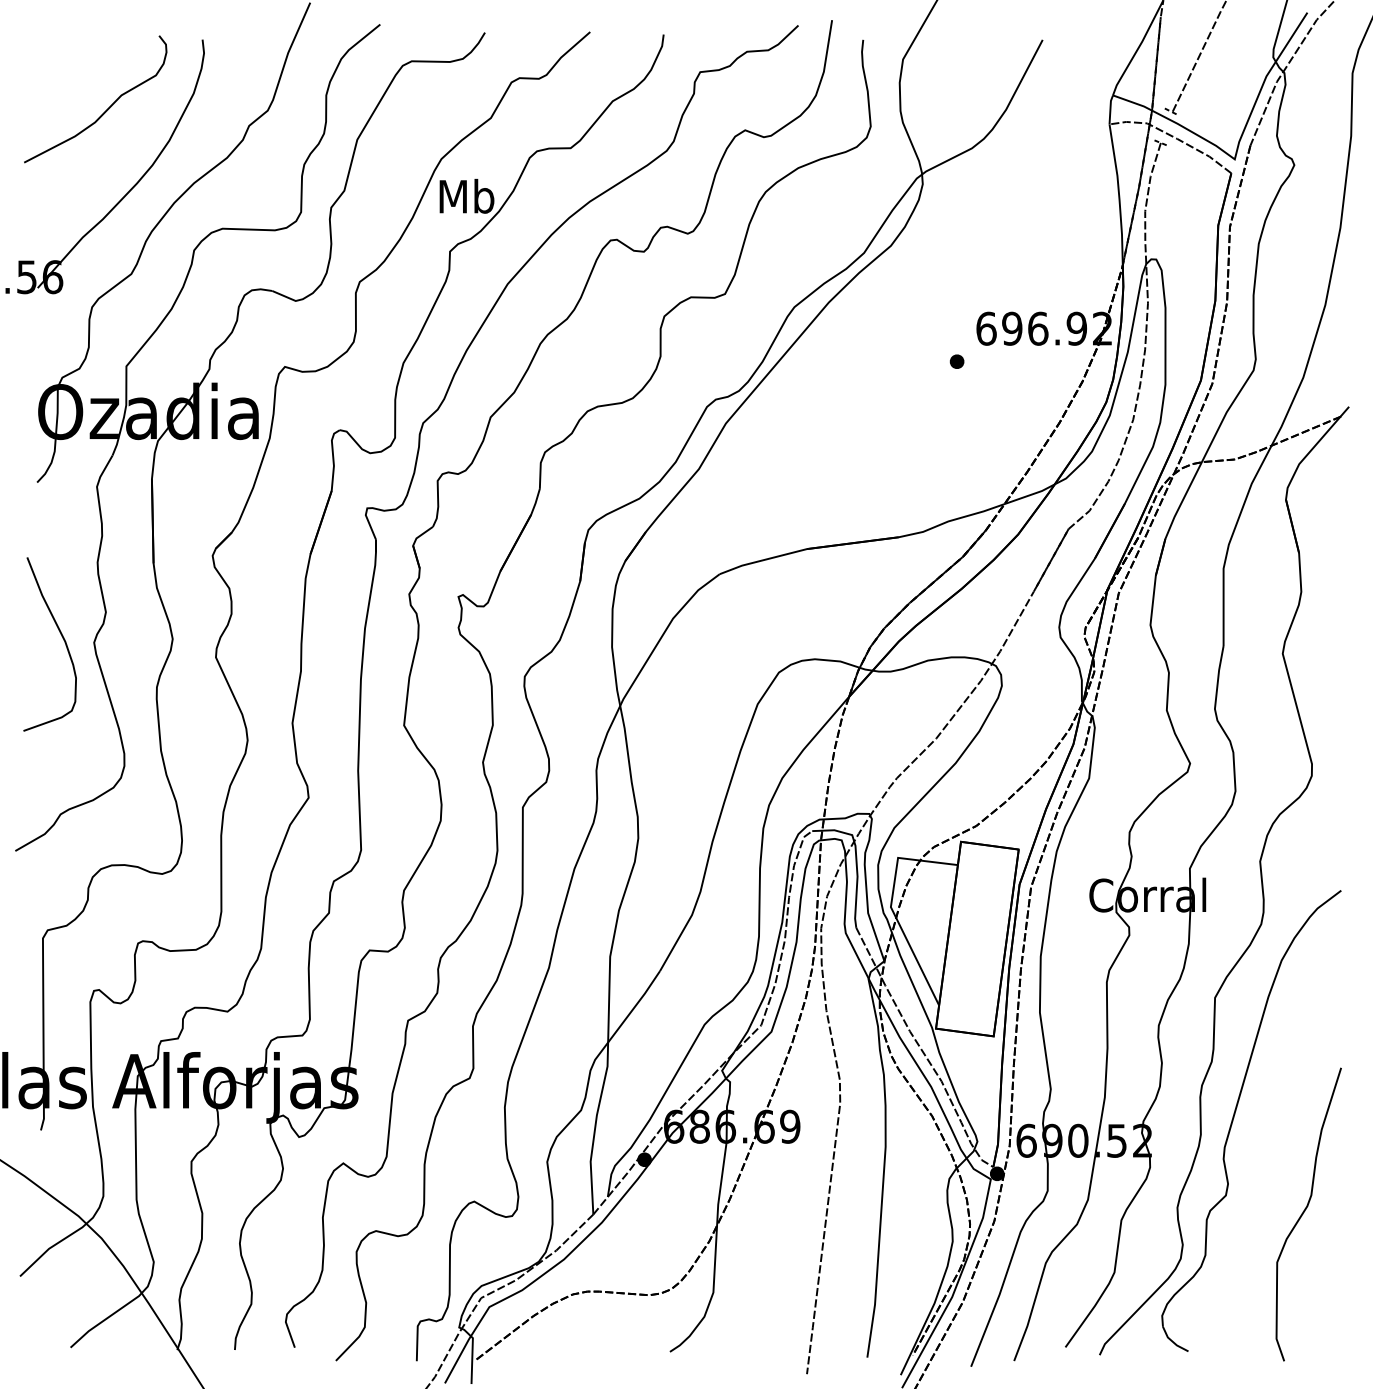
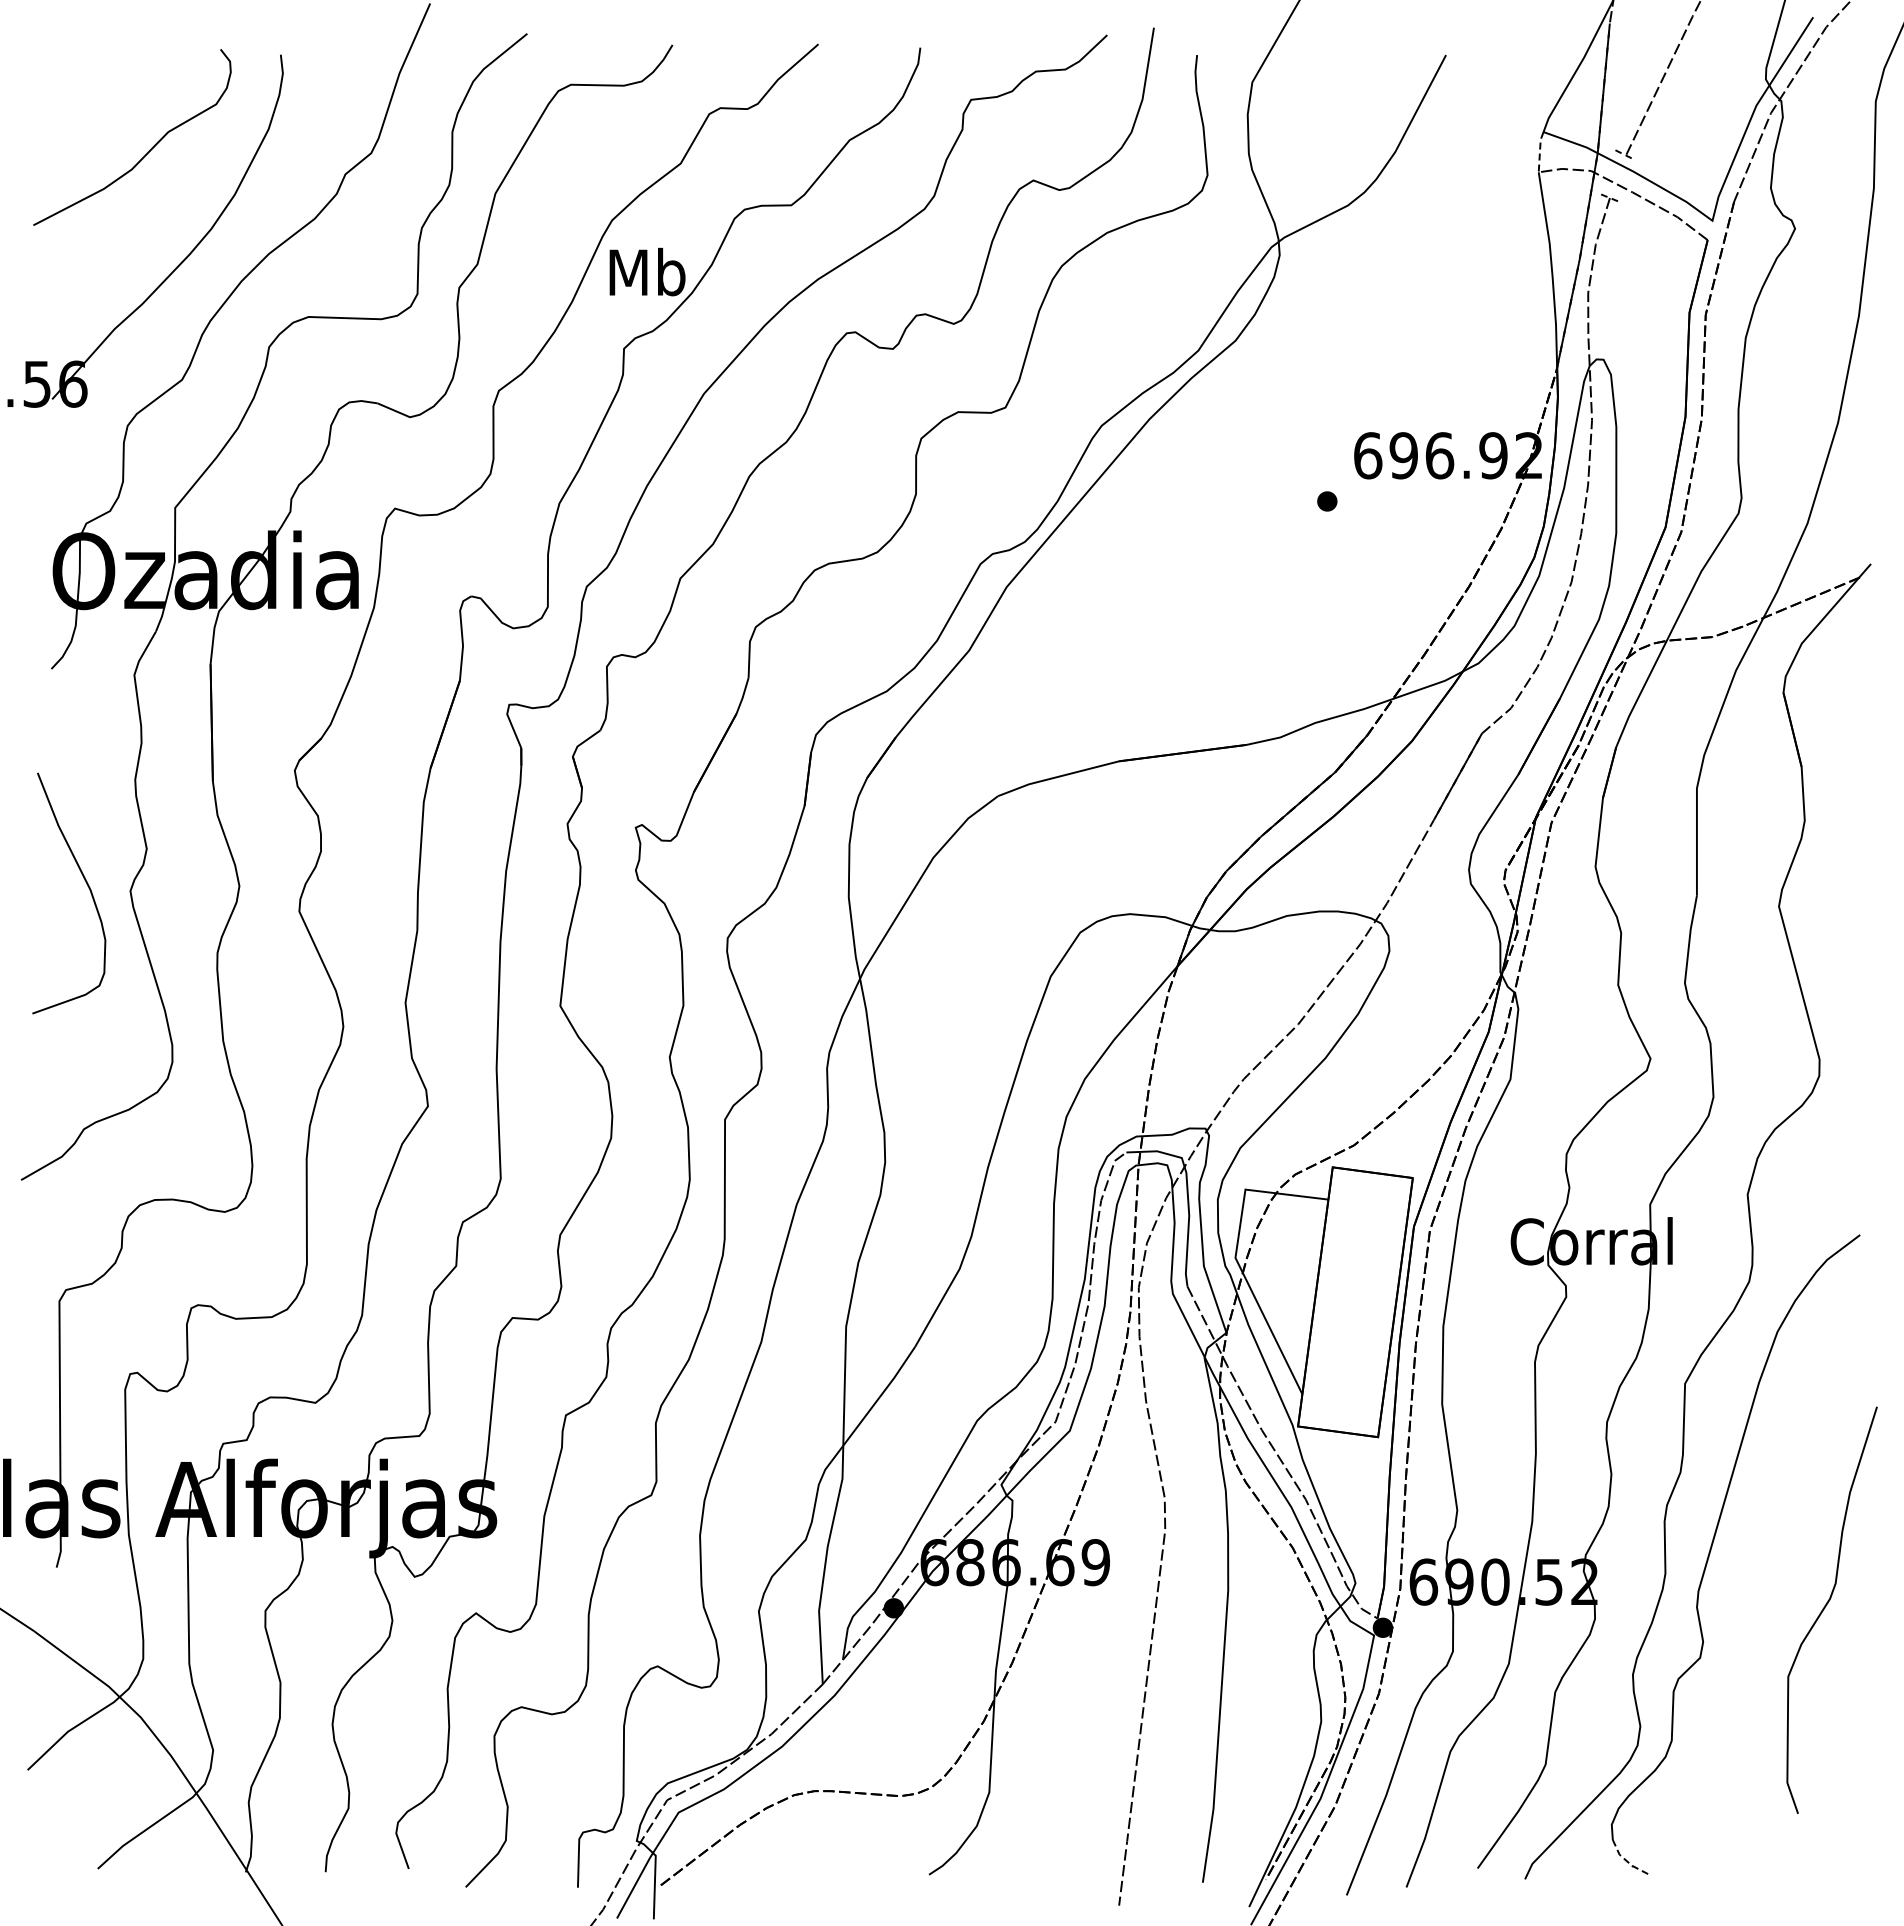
line: (1110, 109) -> (1539, 151), solid -> dashed
curve: (1304, 1211) -> (1826, 1606), moved
line: (1173, 1342) -> (1627, 1861), solid -> dashed

